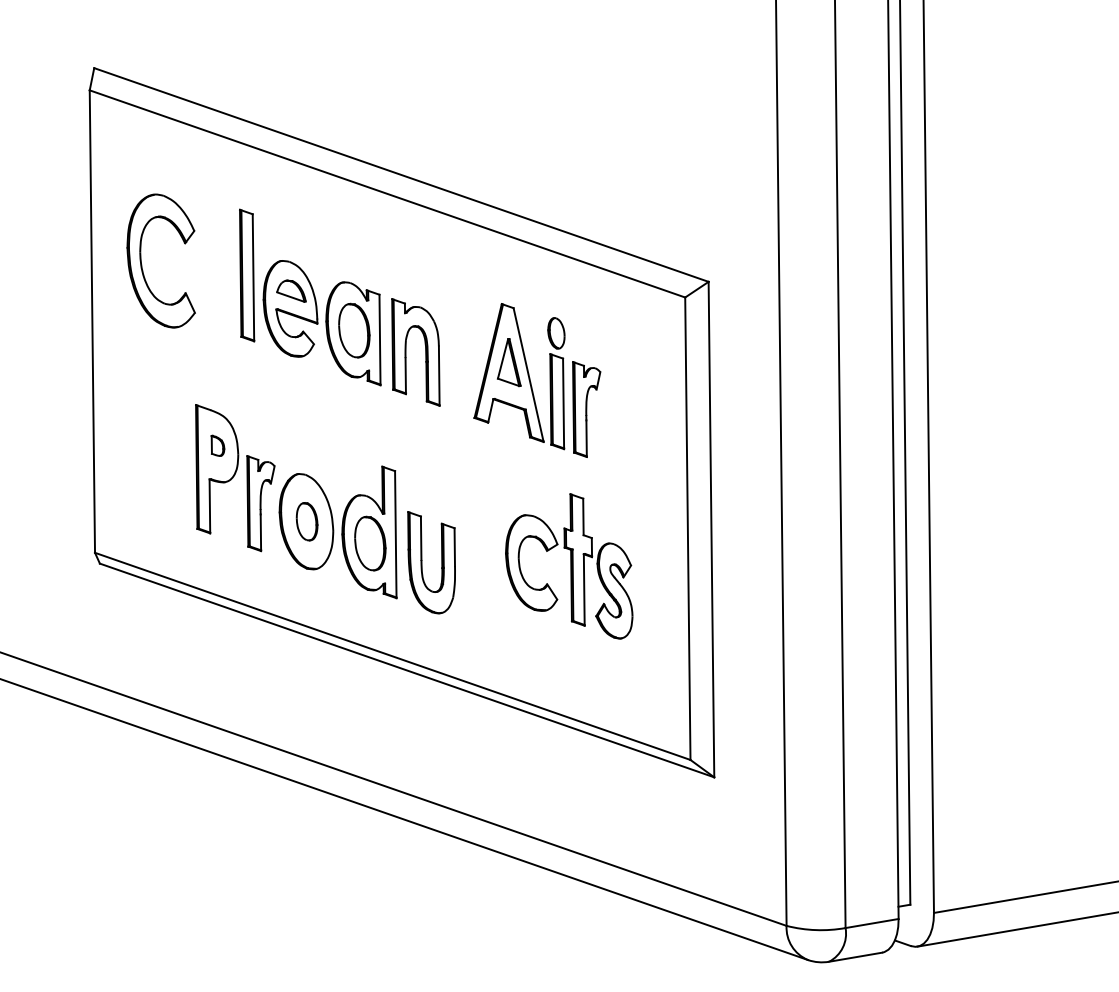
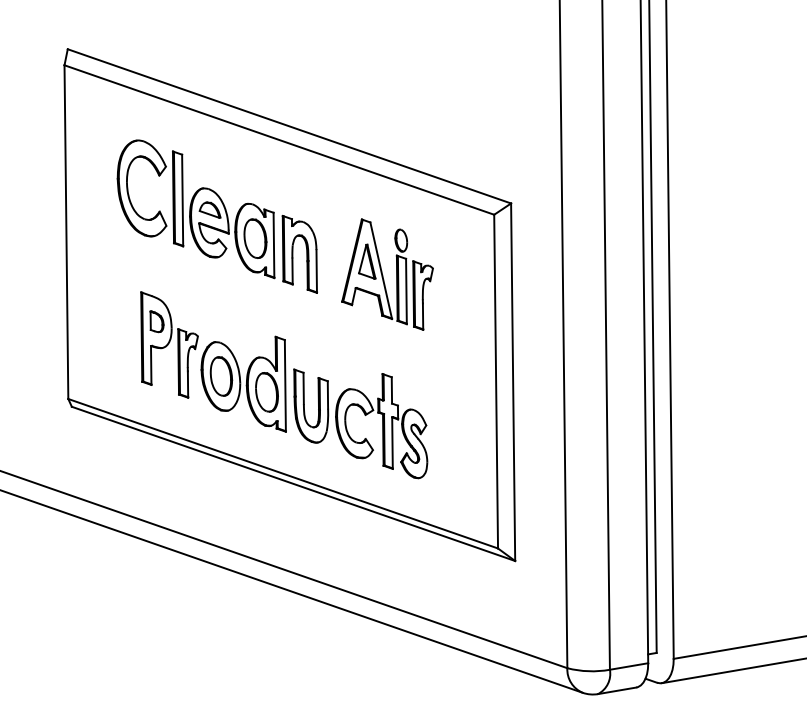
part: (142, 264) -> (128, 190), moved
part: (217, 445) -> (156, 321), size x1.43
part: (306, 521) -> (220, 376), size x1.43
part: (569, 566) -> (381, 426), moved

